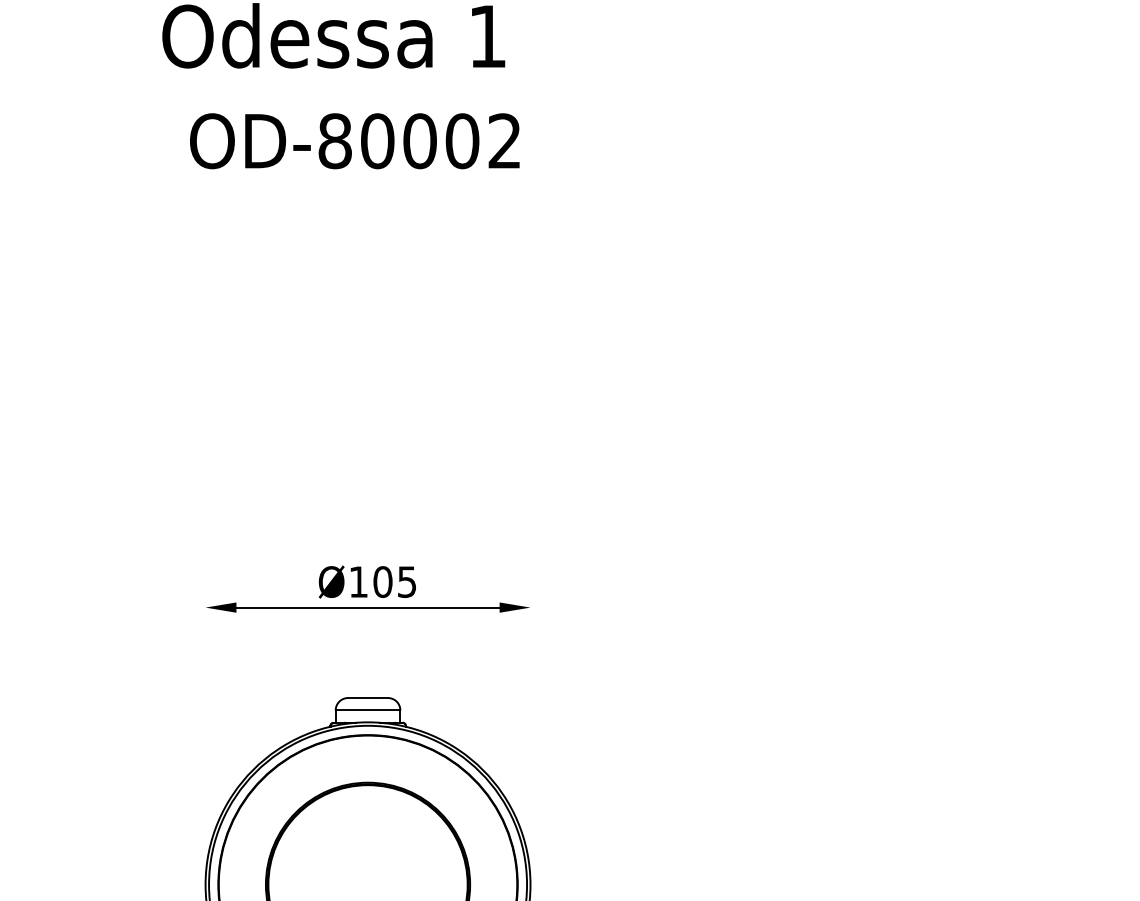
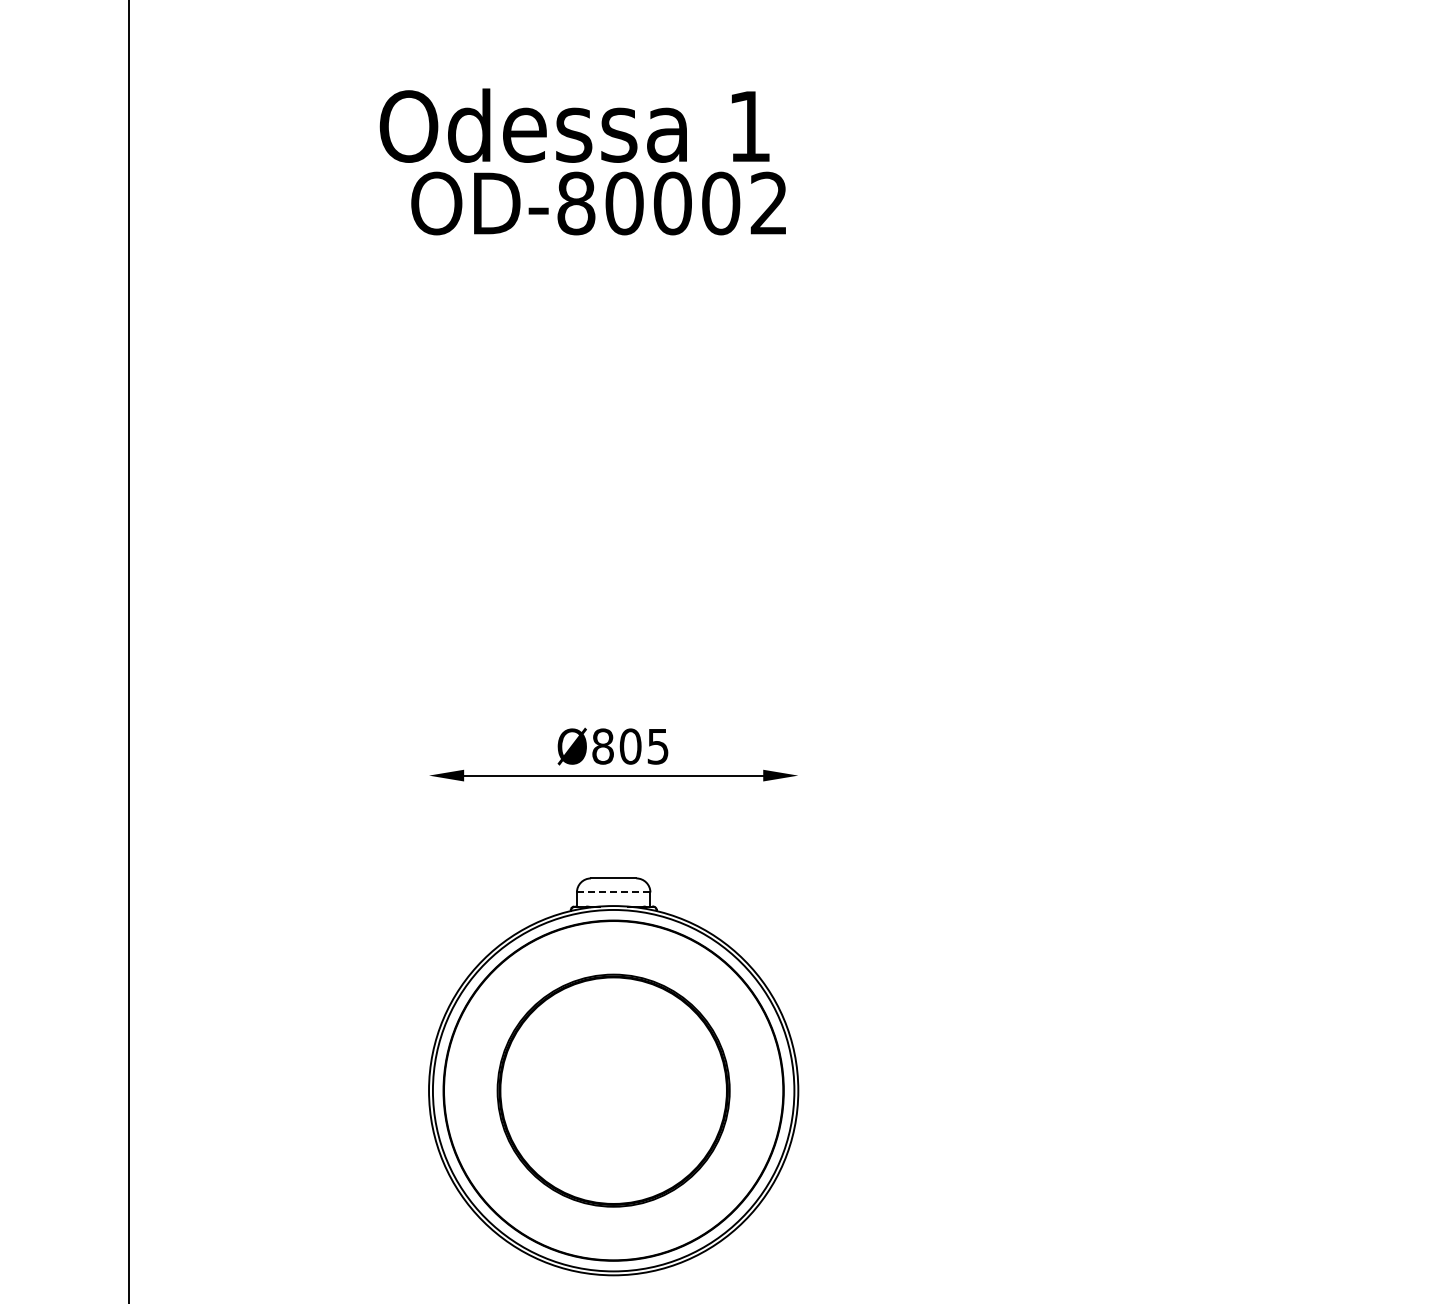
text: (354, 141) -> (598, 203), moved
text: (358, 581) -> (602, 746), Ø105 -> Ø805
line: (367, 710) -> (613, 892), solid -> dashed

